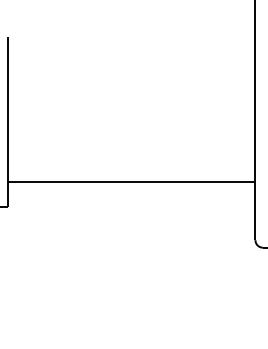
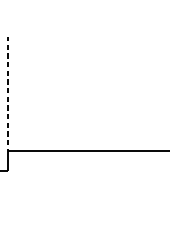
line: (7, 110) -> (7, 94), solid -> dashed

